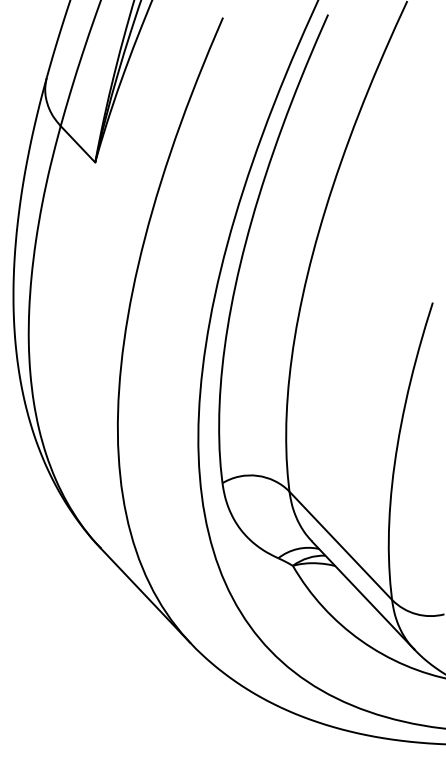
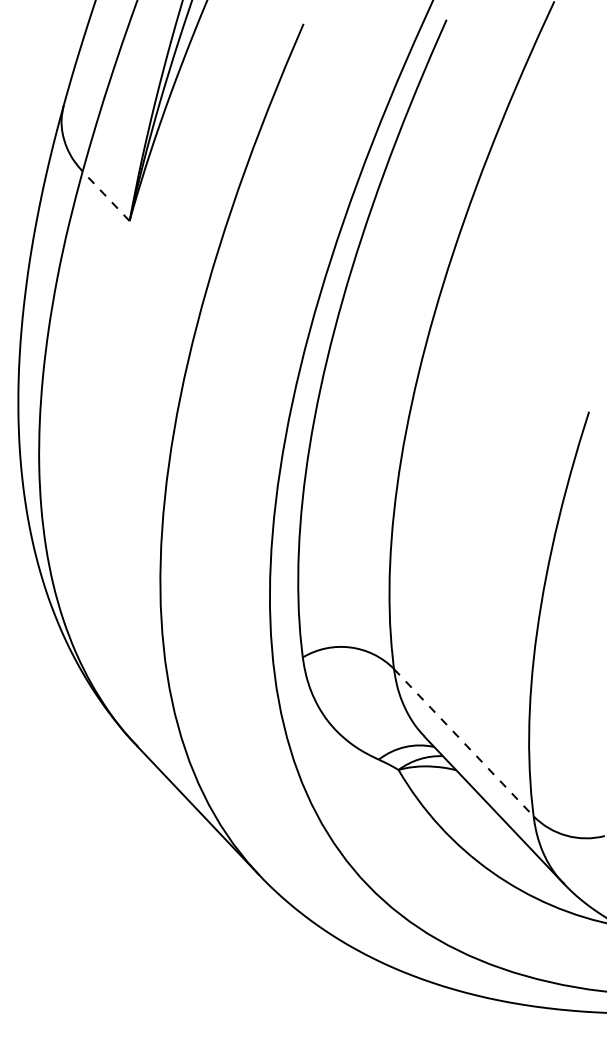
line: (77, 143) -> (105, 195), solid -> dashed
line: (340, 545) -> (463, 742), solid -> dashed

